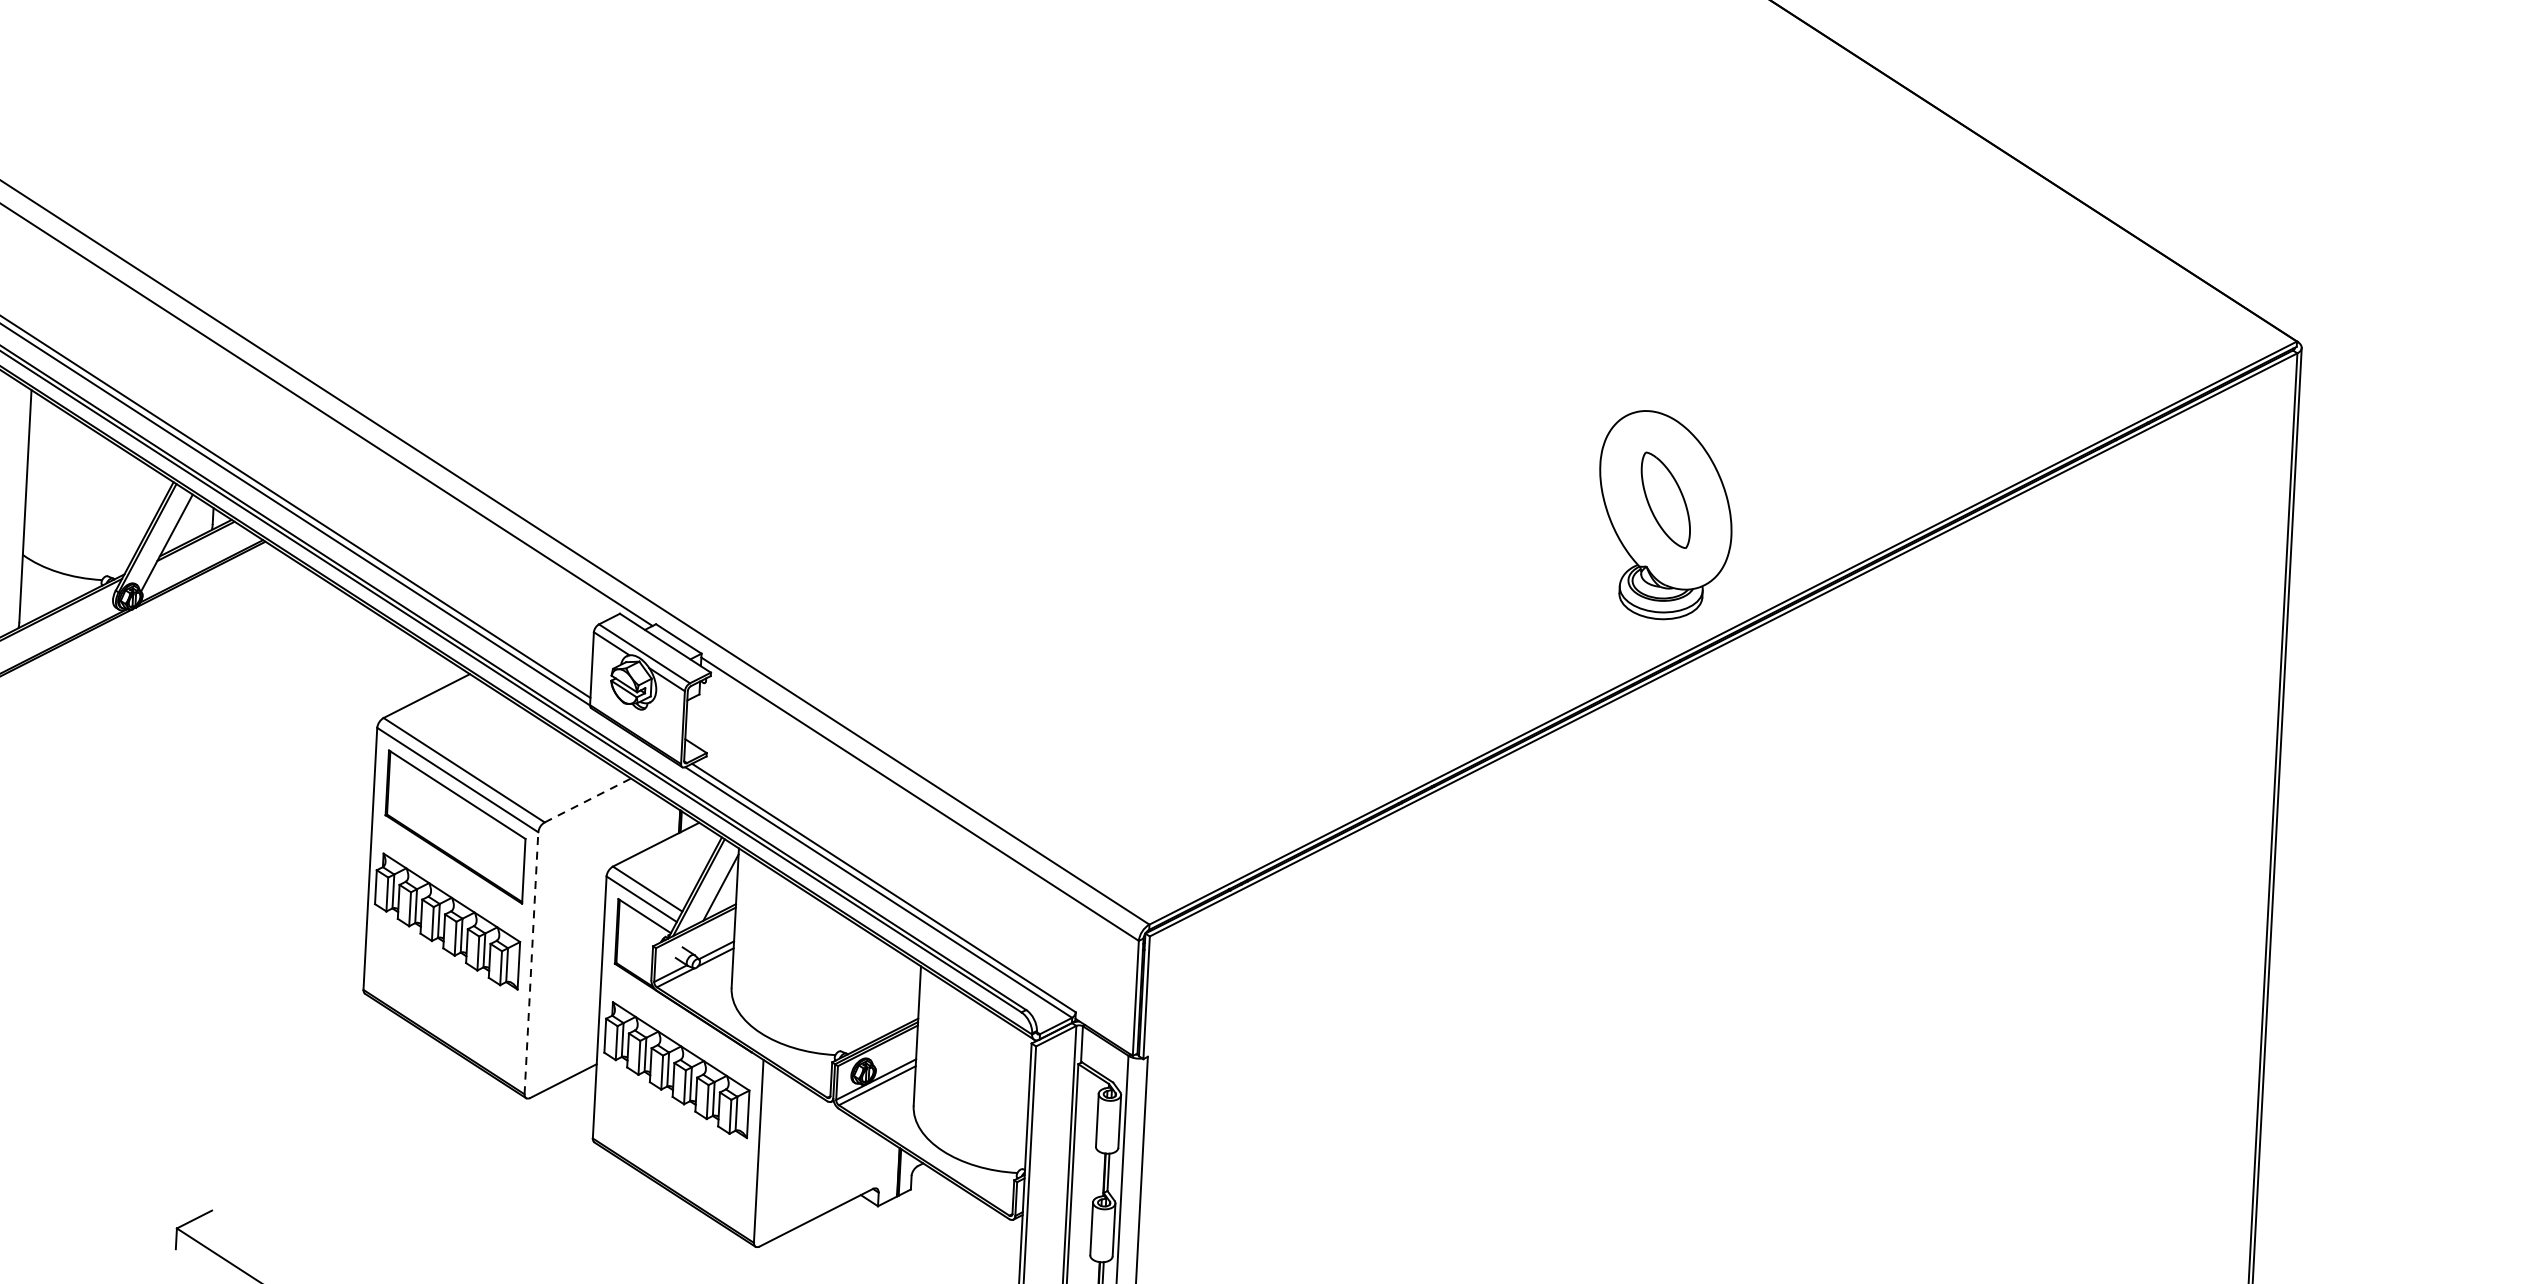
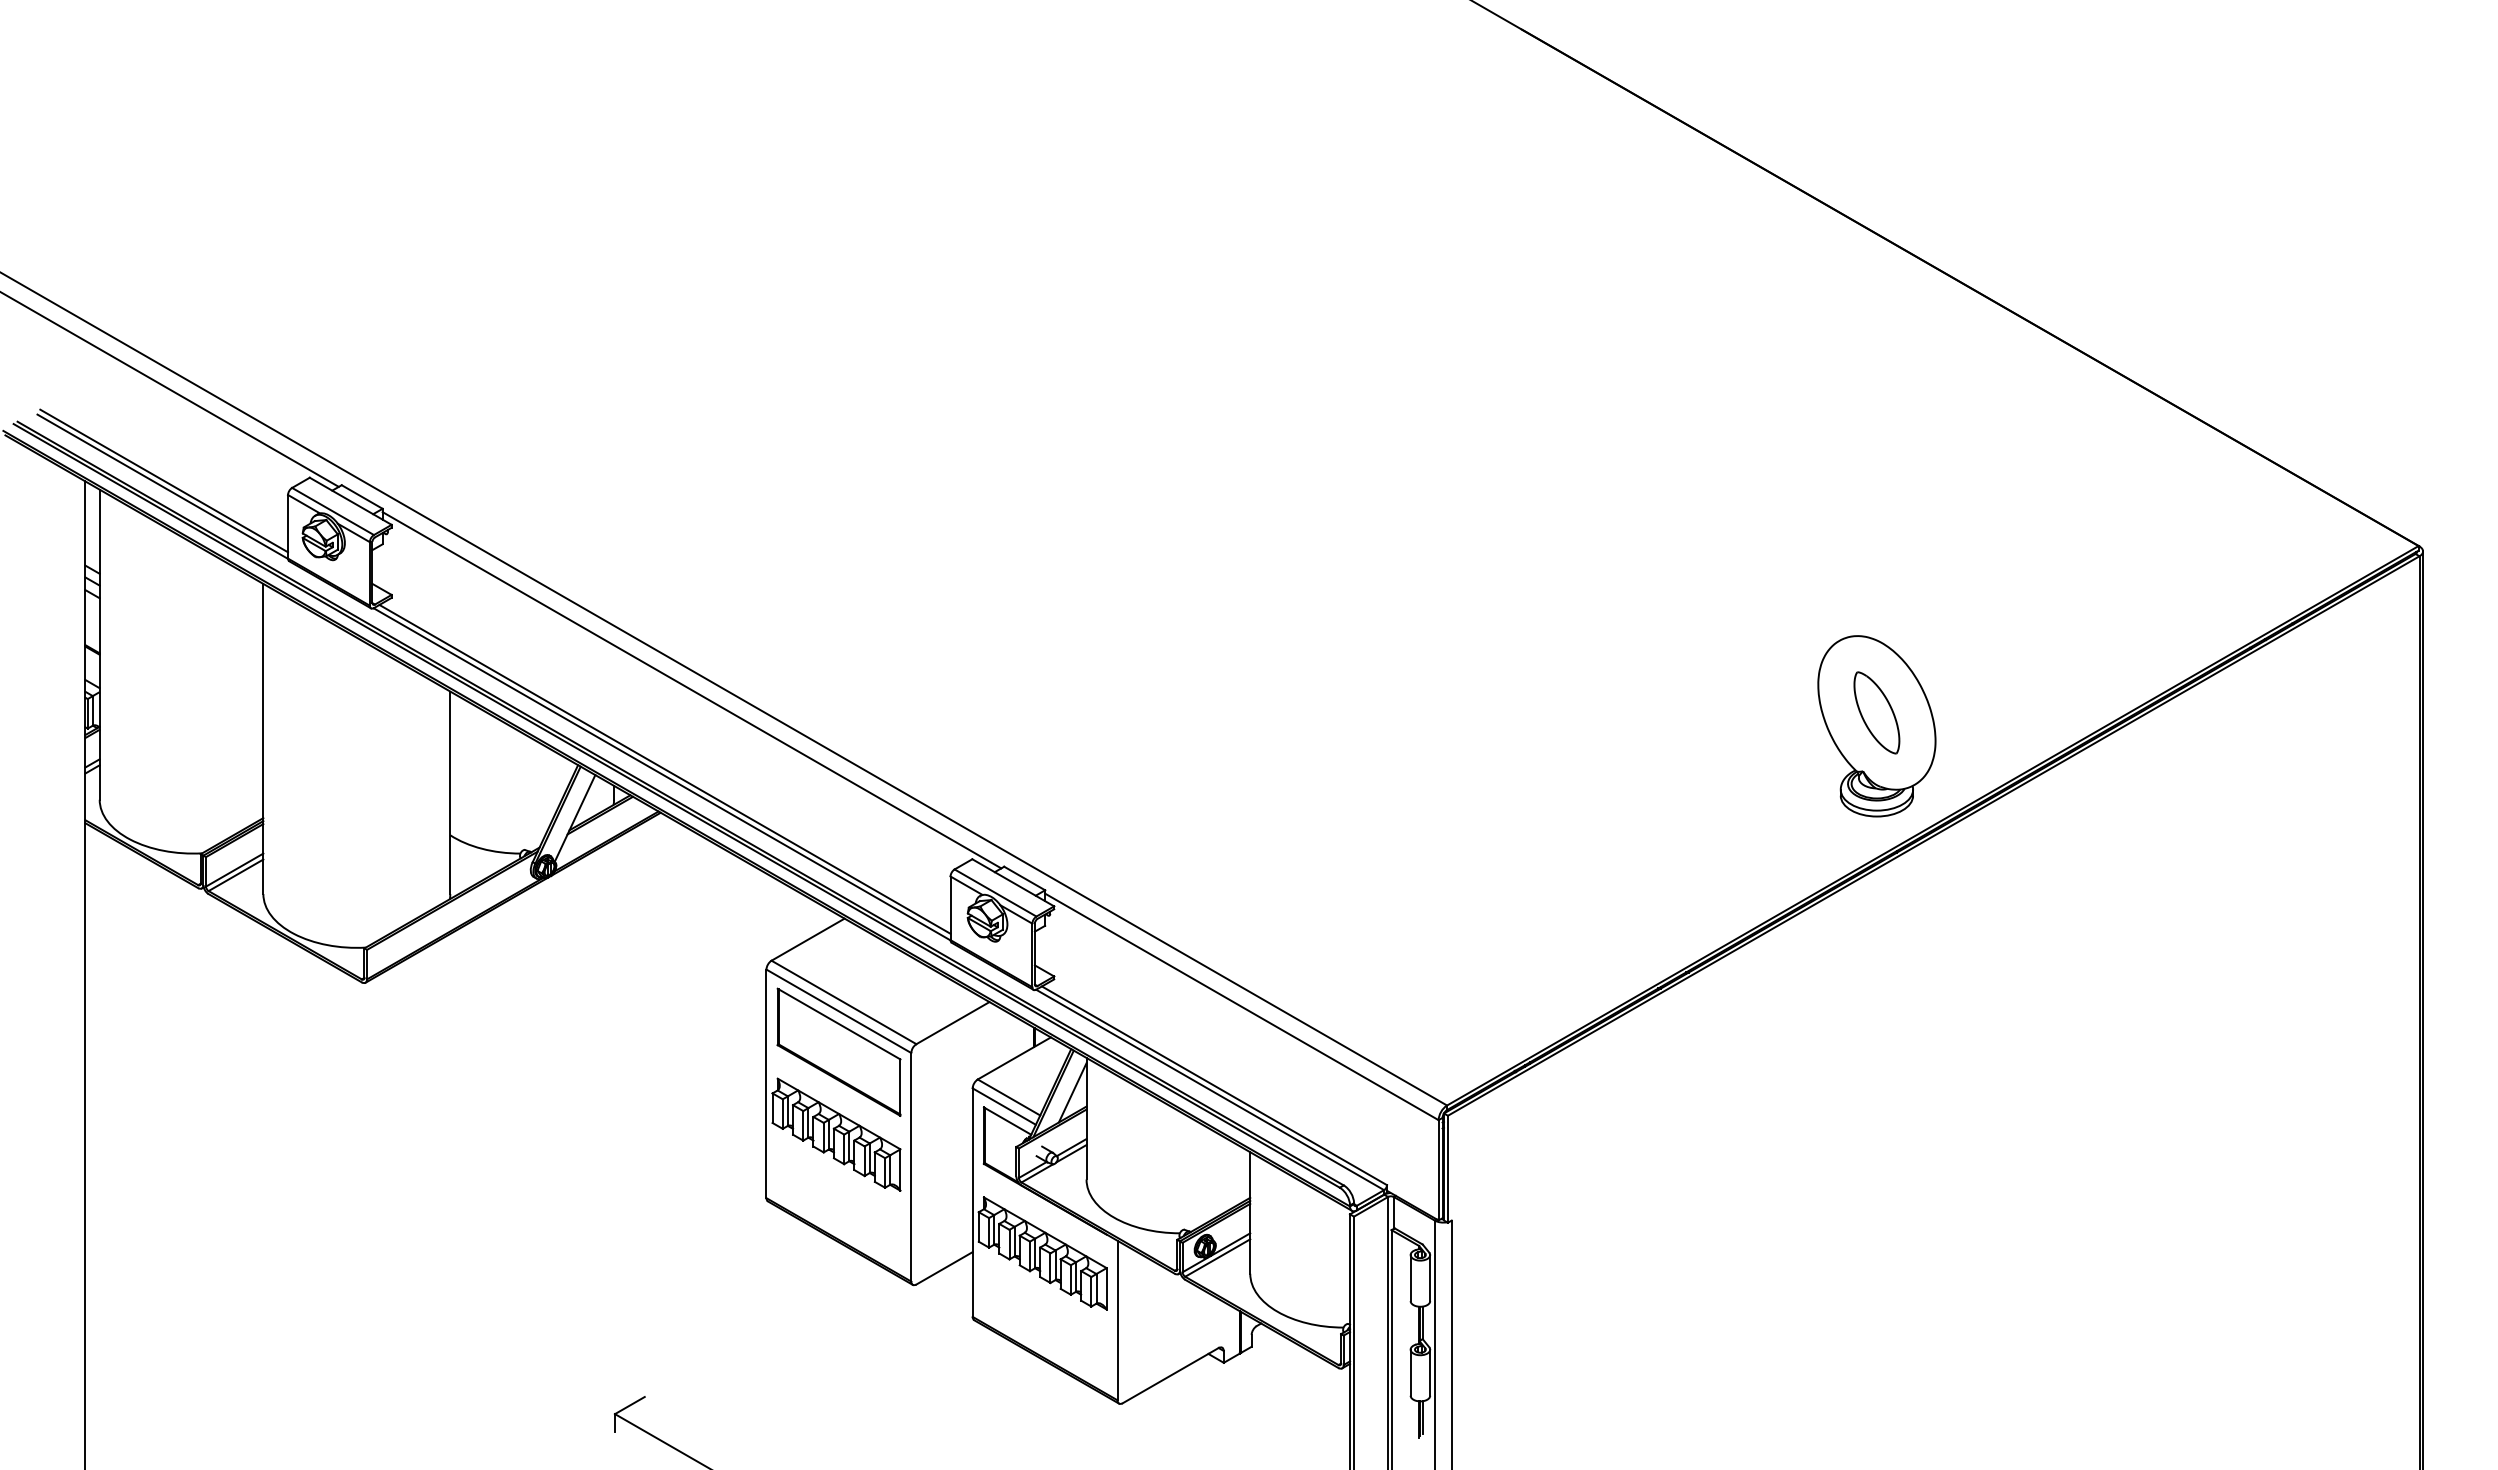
line: (588, 799) -> (953, 1022), dashed -> solid
line: (531, 962) -> (911, 1166), dashed -> solid

